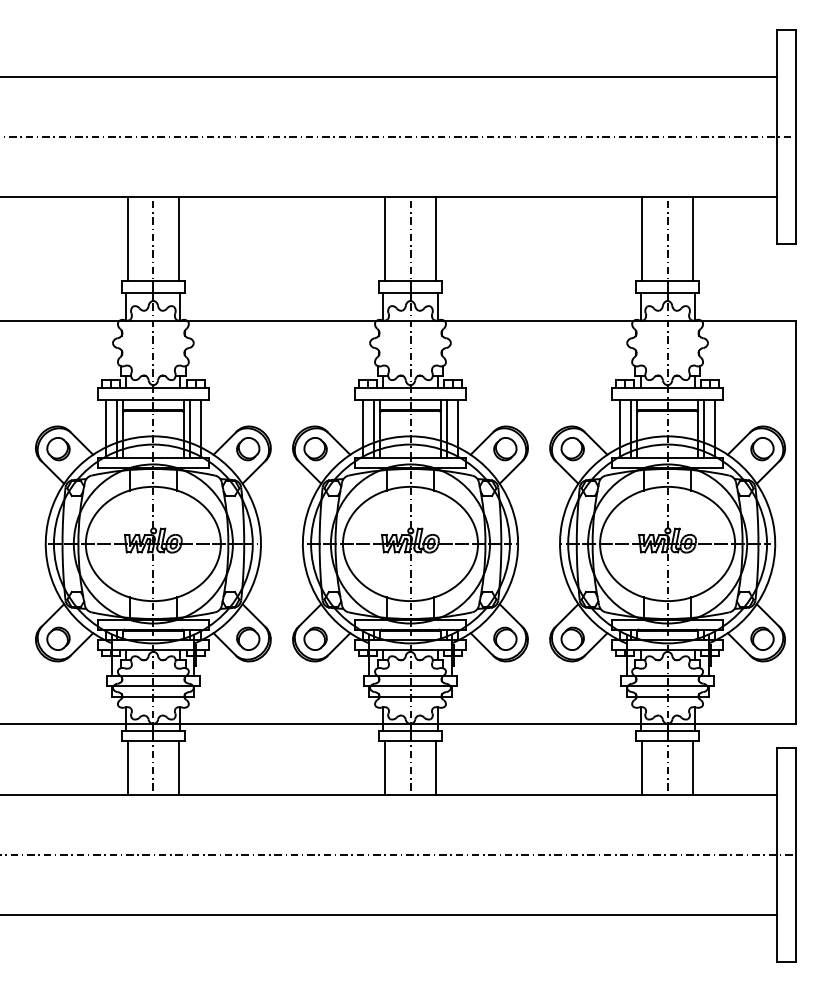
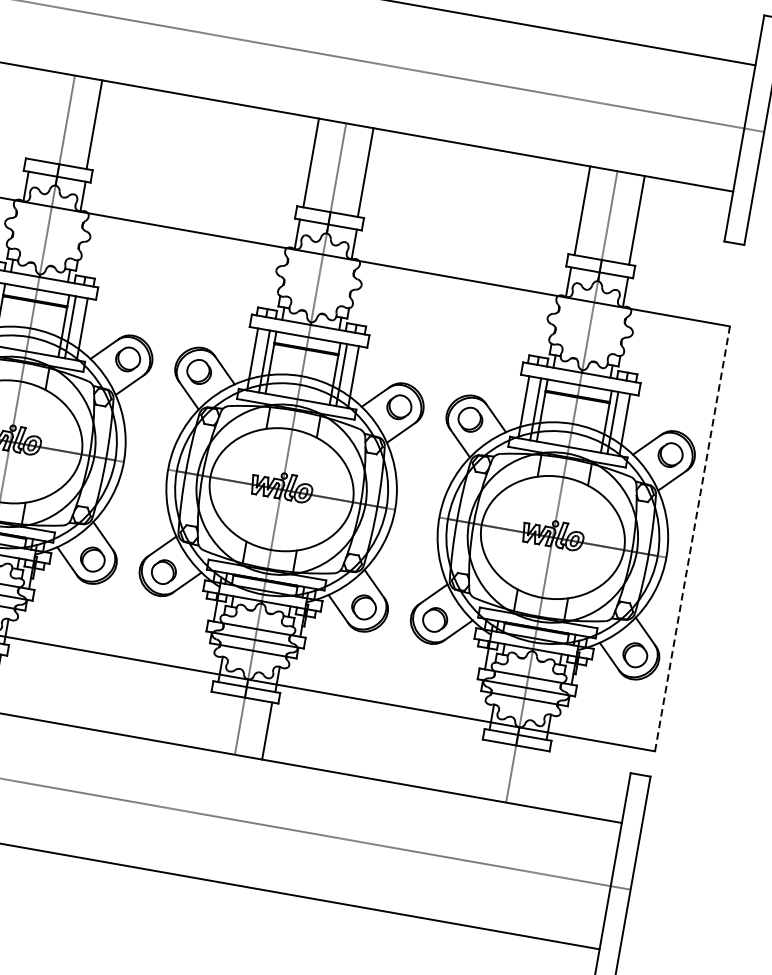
line: (127, 238) -> (39, 114), removed
line: (796, 522) -> (692, 538), solid -> dashed
line: (384, 768) -> (212, 721), removed
line: (641, 768) -> (483, 769), removed
line: (693, 768) -> (538, 779), removed

